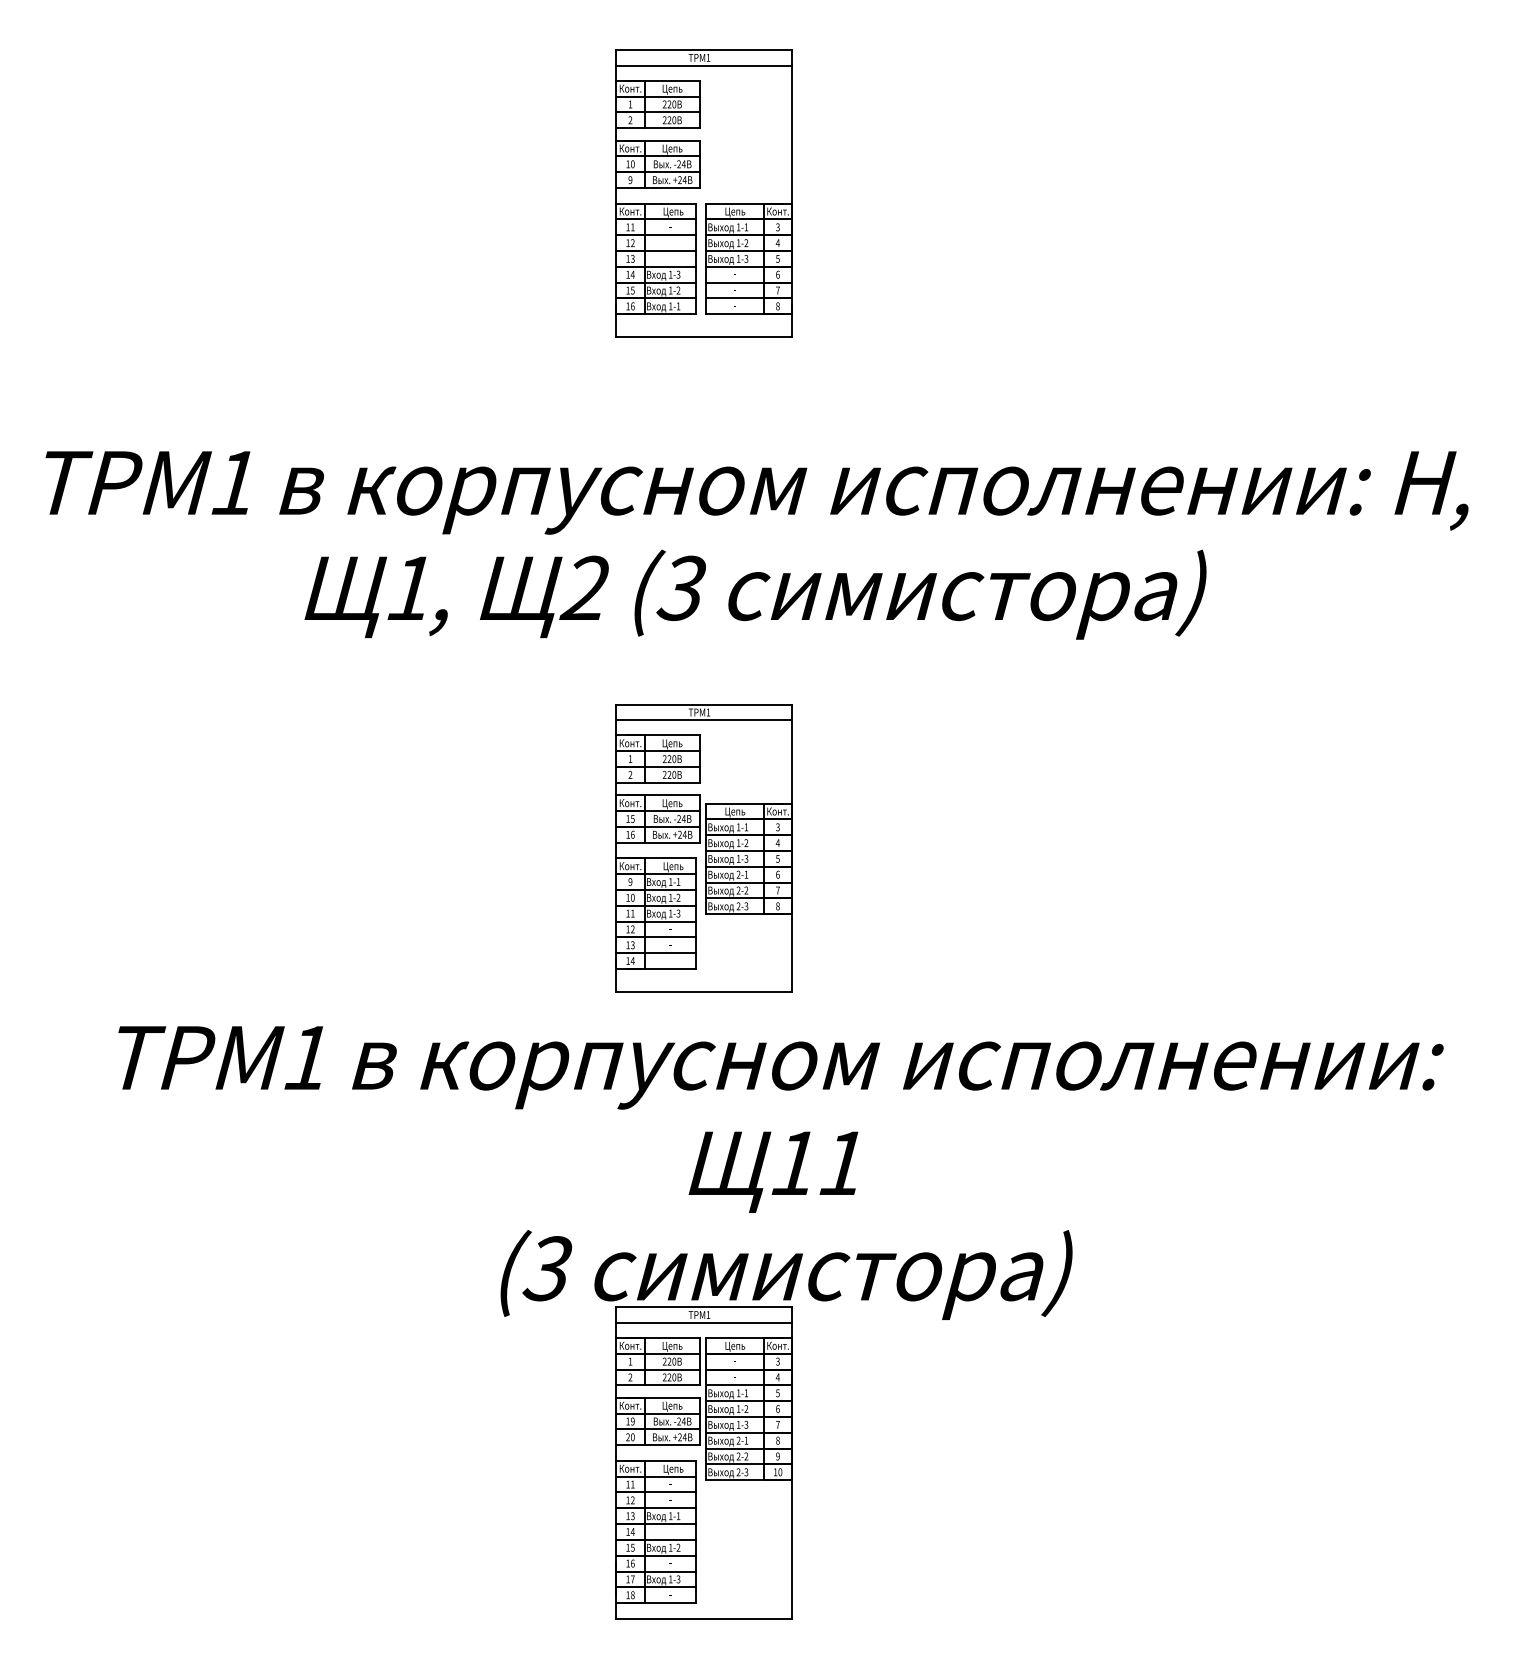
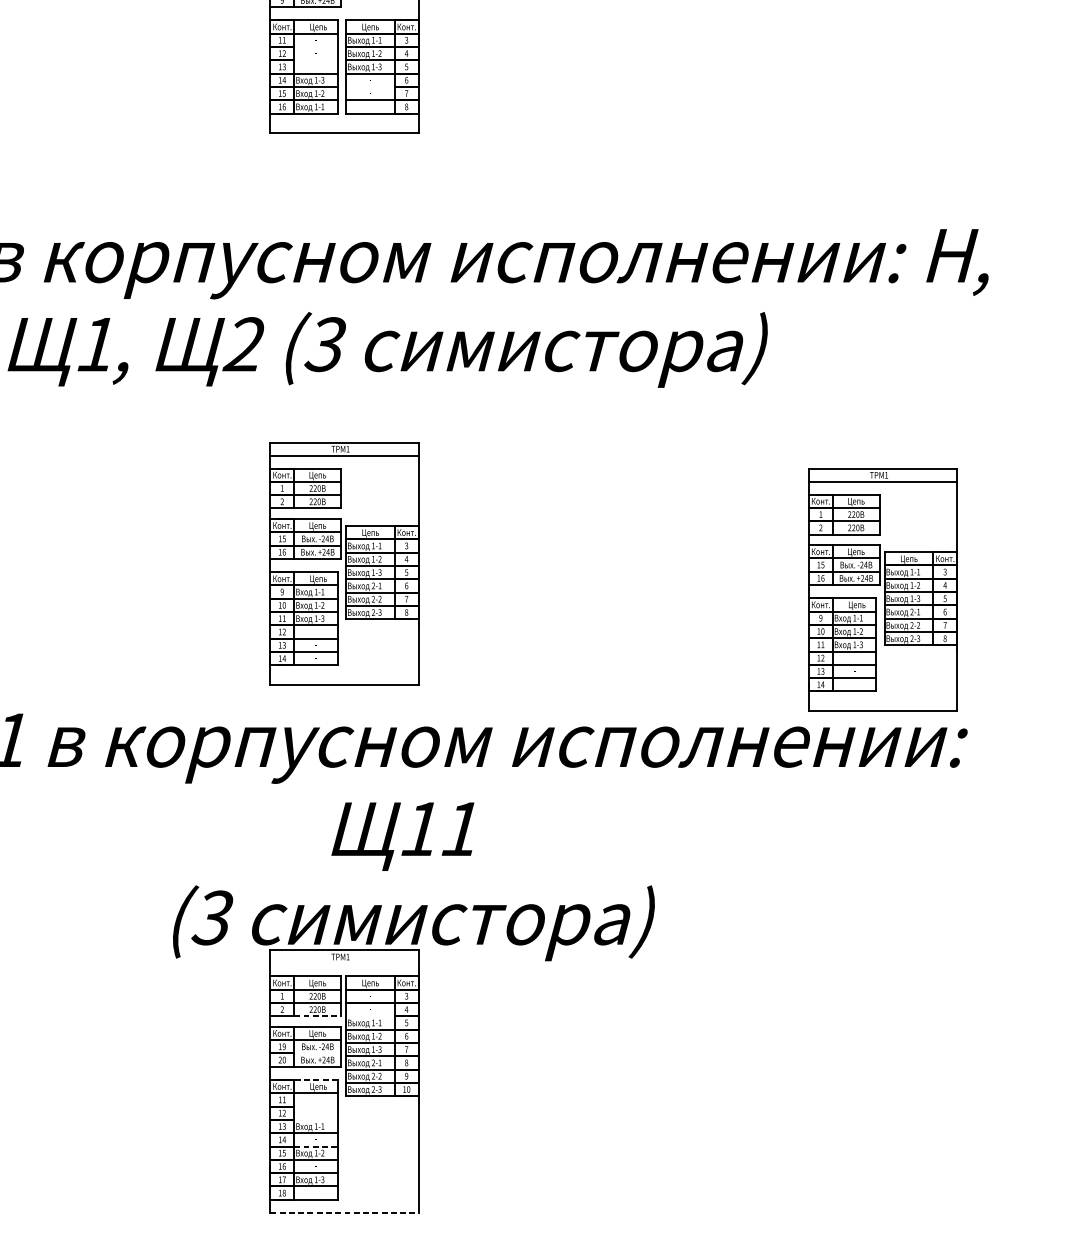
line: (670, 235) -> (316, 47), removed
line: (670, 251) -> (316, 60), removed
line: (734, 282) -> (370, 86), removed
part: (1342, 879) -> (882, 589), added
line: (704, 1322) -> (344, 963), removed
line: (672, 1385) -> (317, 1016), solid -> dashed
line: (734, 1385) -> (370, 1016), removed
line: (672, 1429) -> (317, 1053), removed
line: (670, 1460) -> (316, 1079), solid -> dashed
line: (670, 1492) -> (316, 1106), removed
line: (670, 1508) -> (316, 1120), removed
line: (670, 1539) -> (316, 1146), solid -> dashed
line: (704, 1618) -> (344, 1212), solid -> dashed

